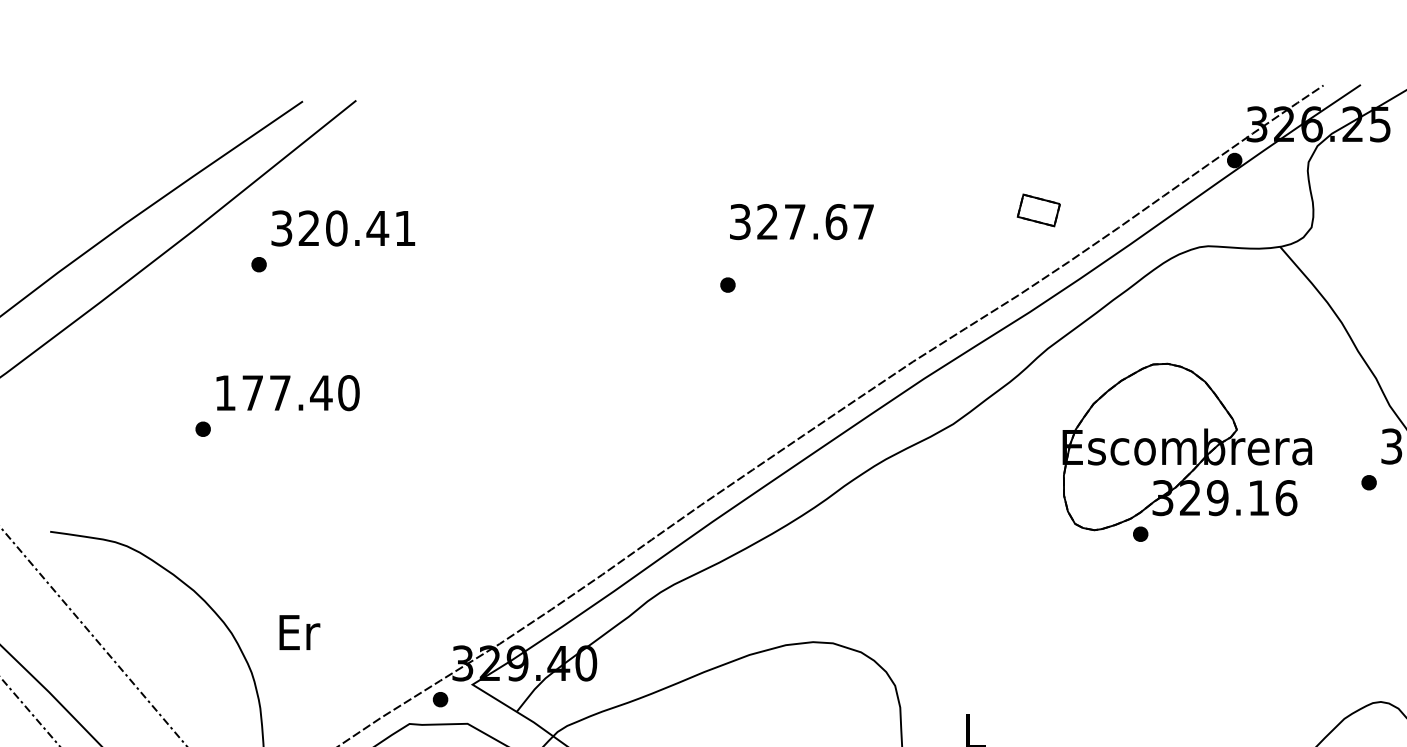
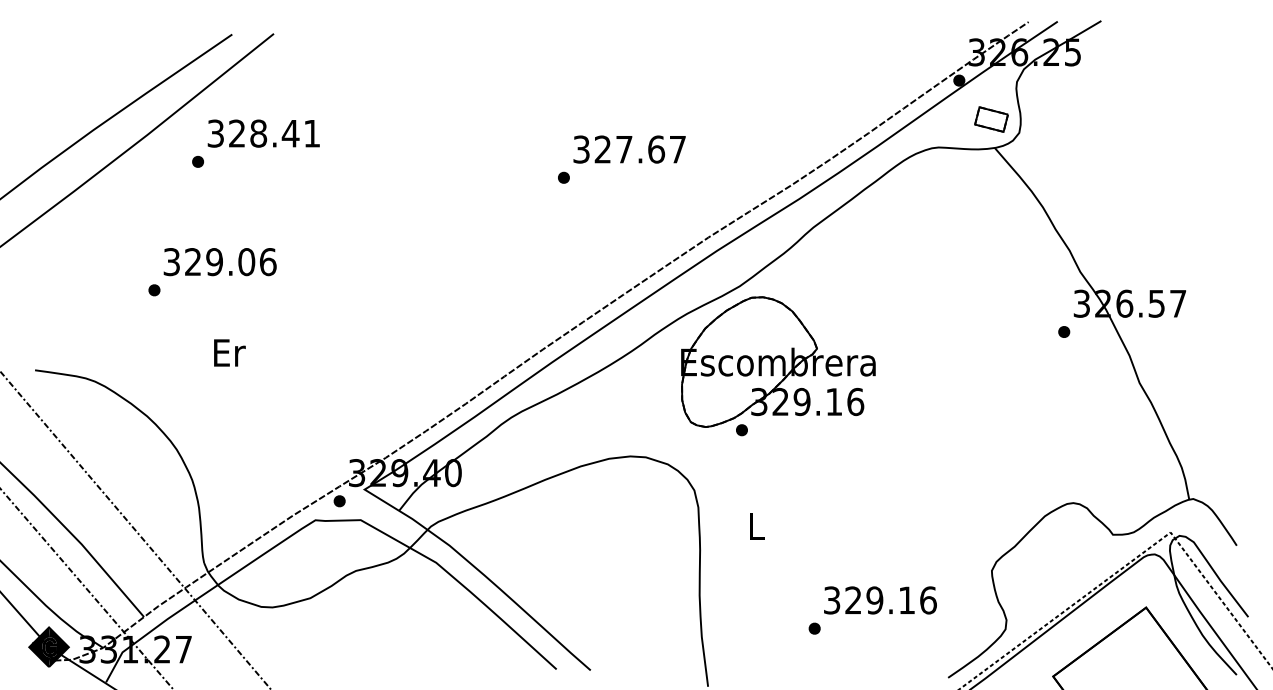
part: (1038, 210) -> (991, 119), moved
text: (801, 221) -> (629, 149), moved
text: (336, 228) -> (258, 133), 320.41 -> 328.41
text: (286, 393) -> (219, 262), 177.40 -> 329.06
part: (1187, 452) -> (778, 366), moved
text: (299, 631) -> (229, 352), moved

